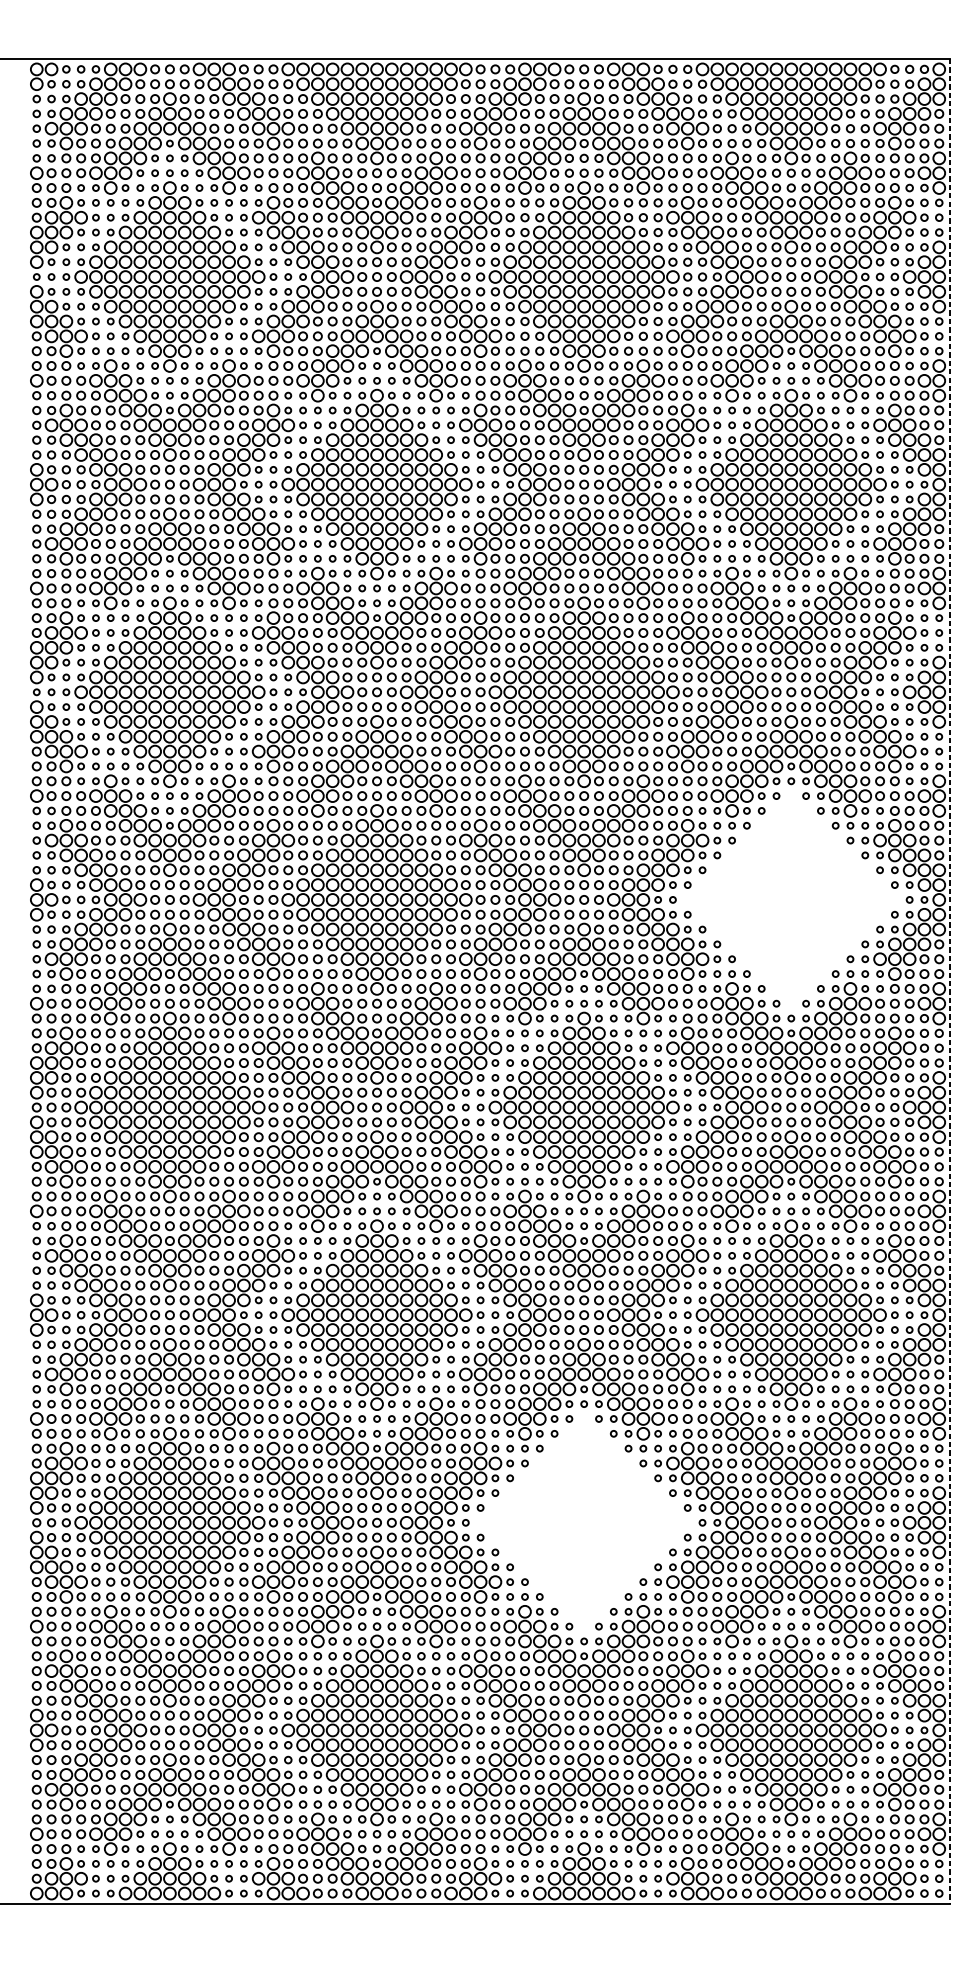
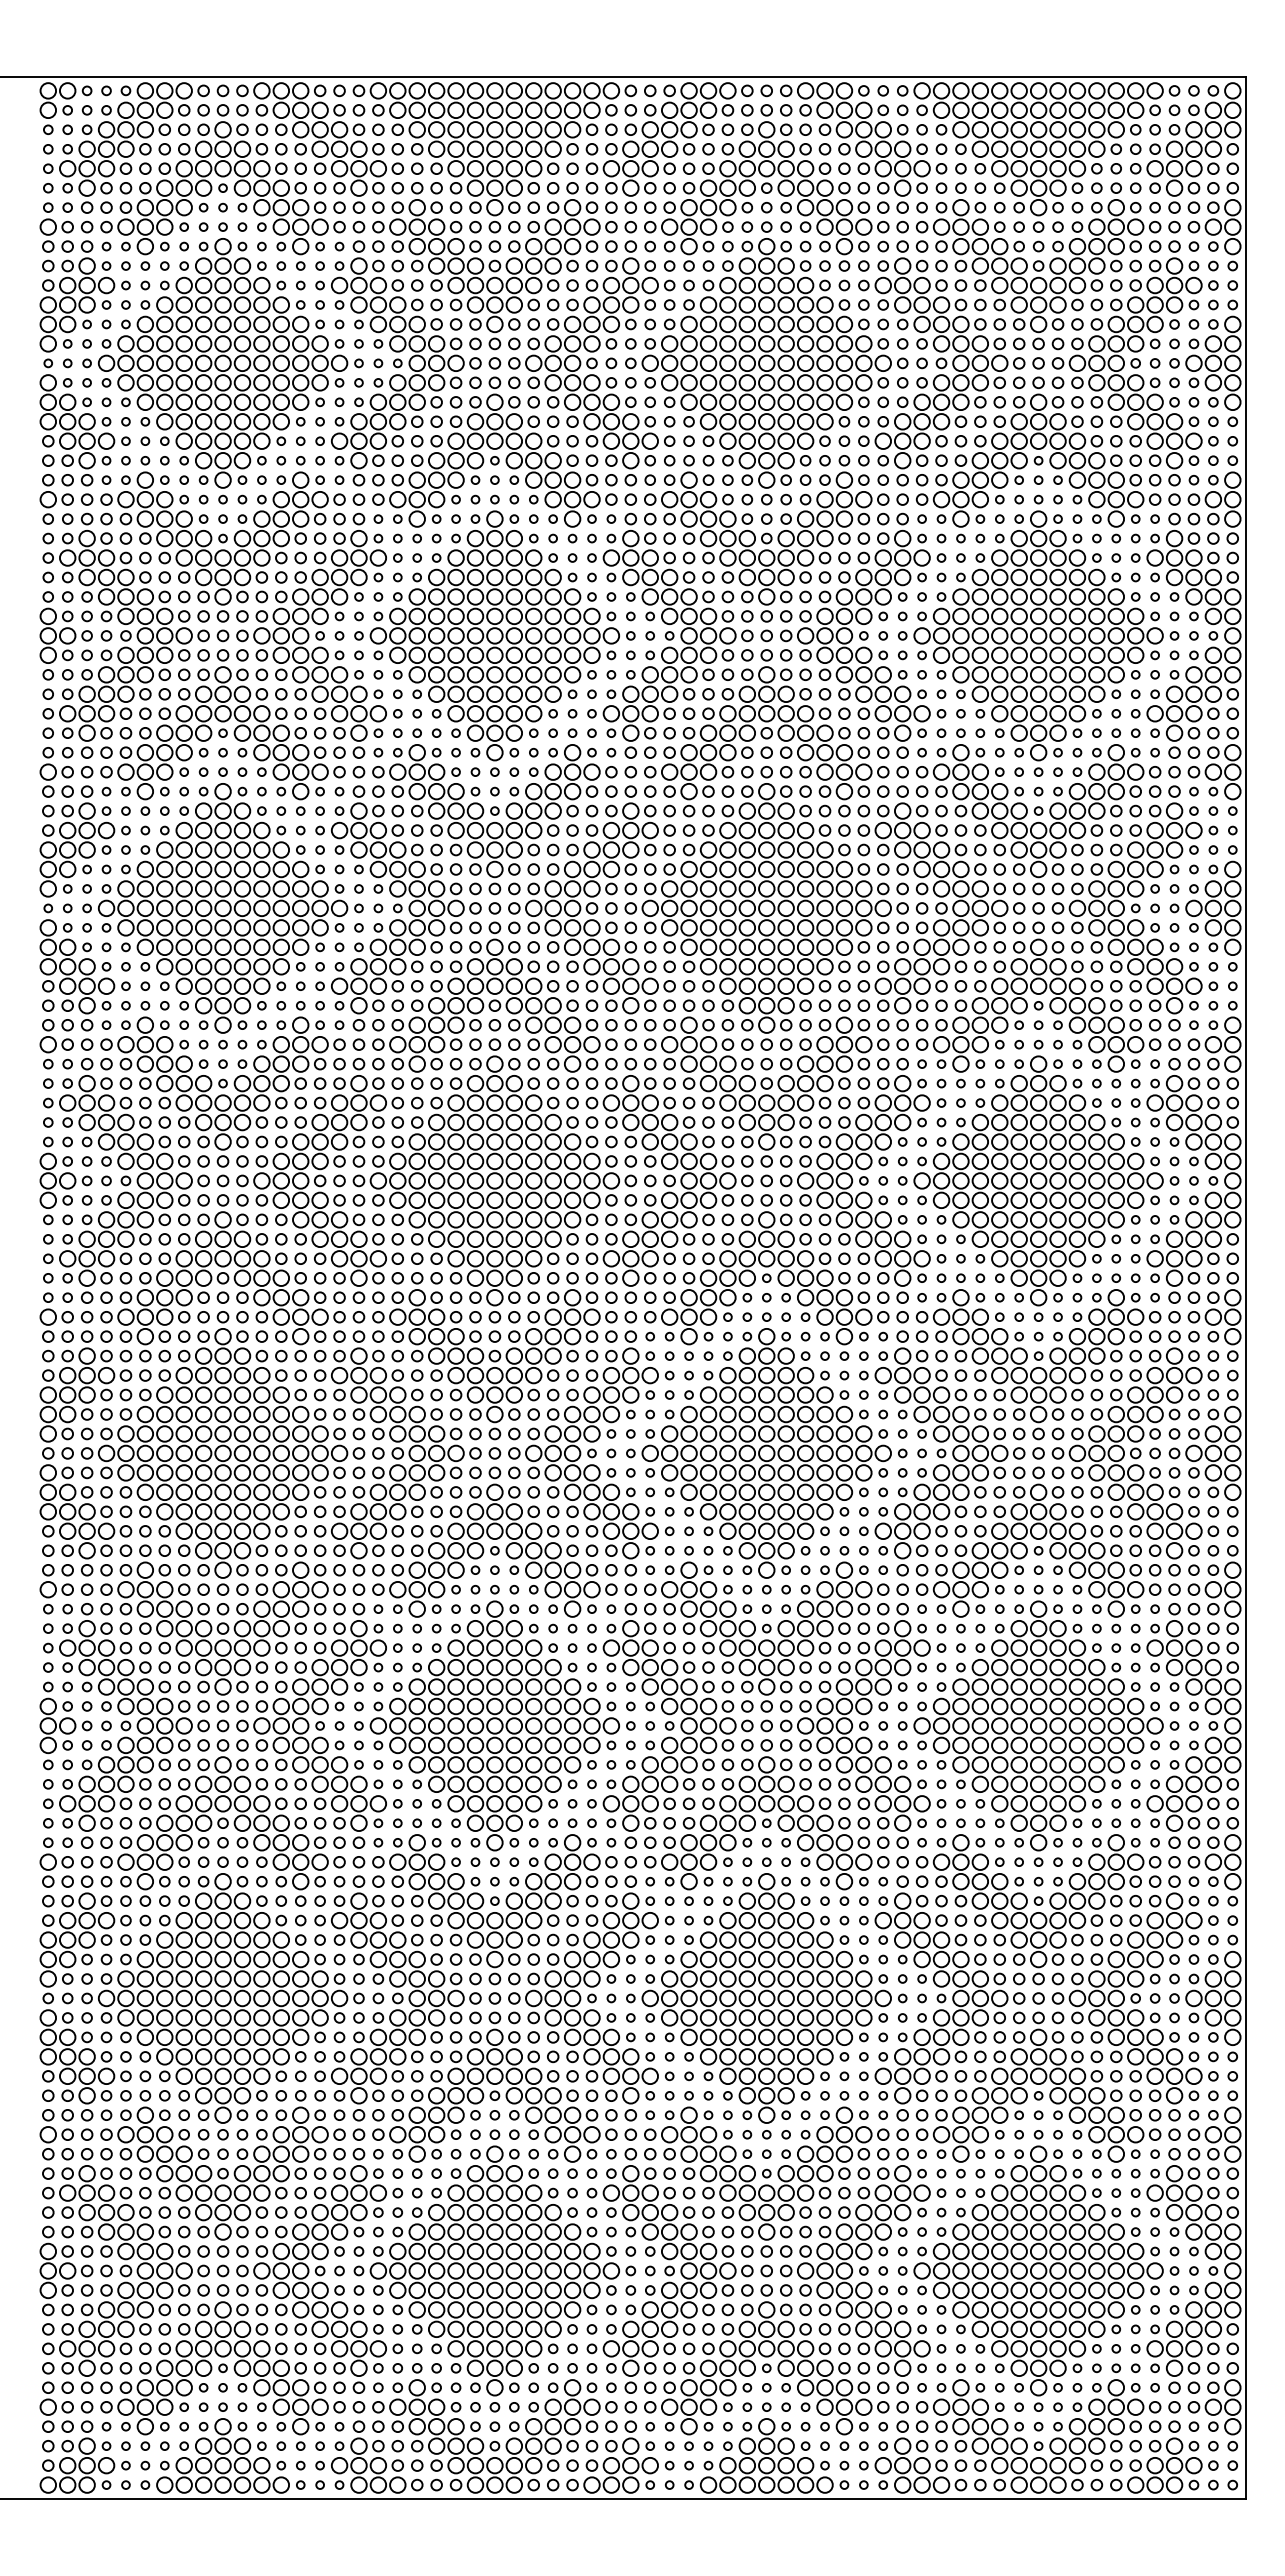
part: (791, 899) -> (1038, 1180), added
line: (949, 981) -> (1246, 1288), dashed -> solid
part: (583, 1522) -> (766, 1998), added

